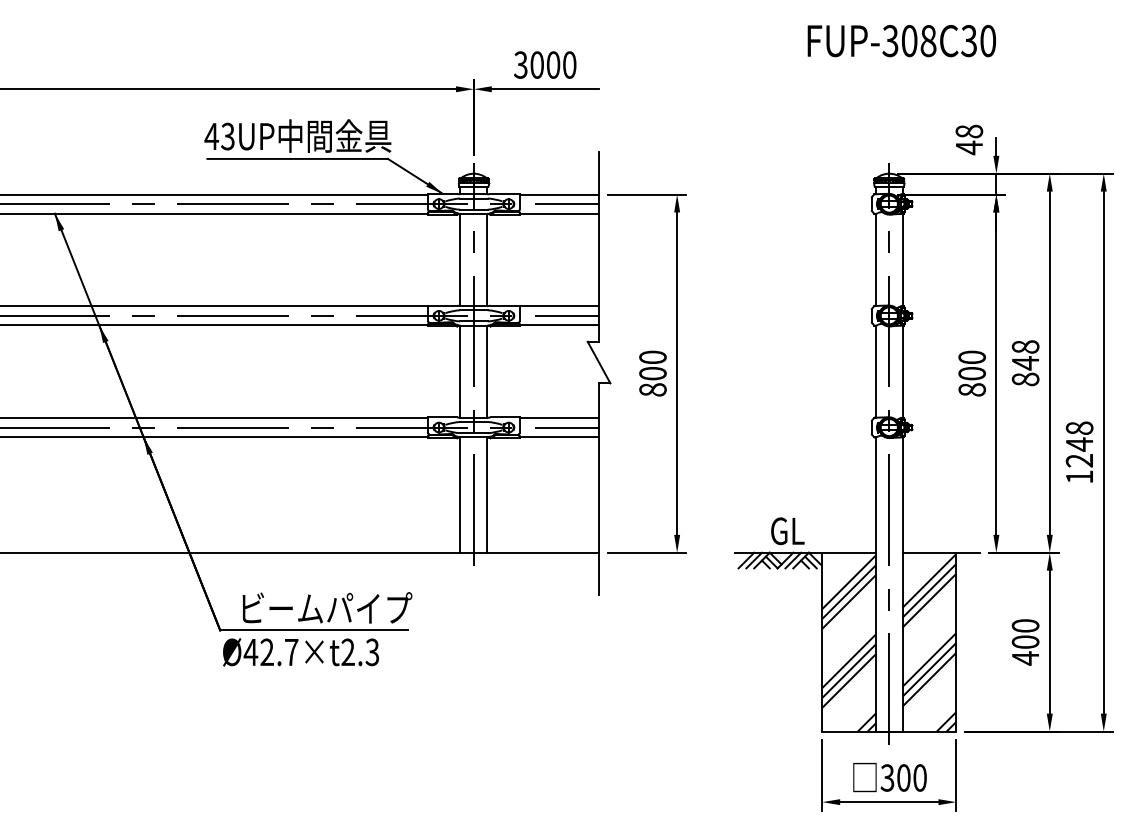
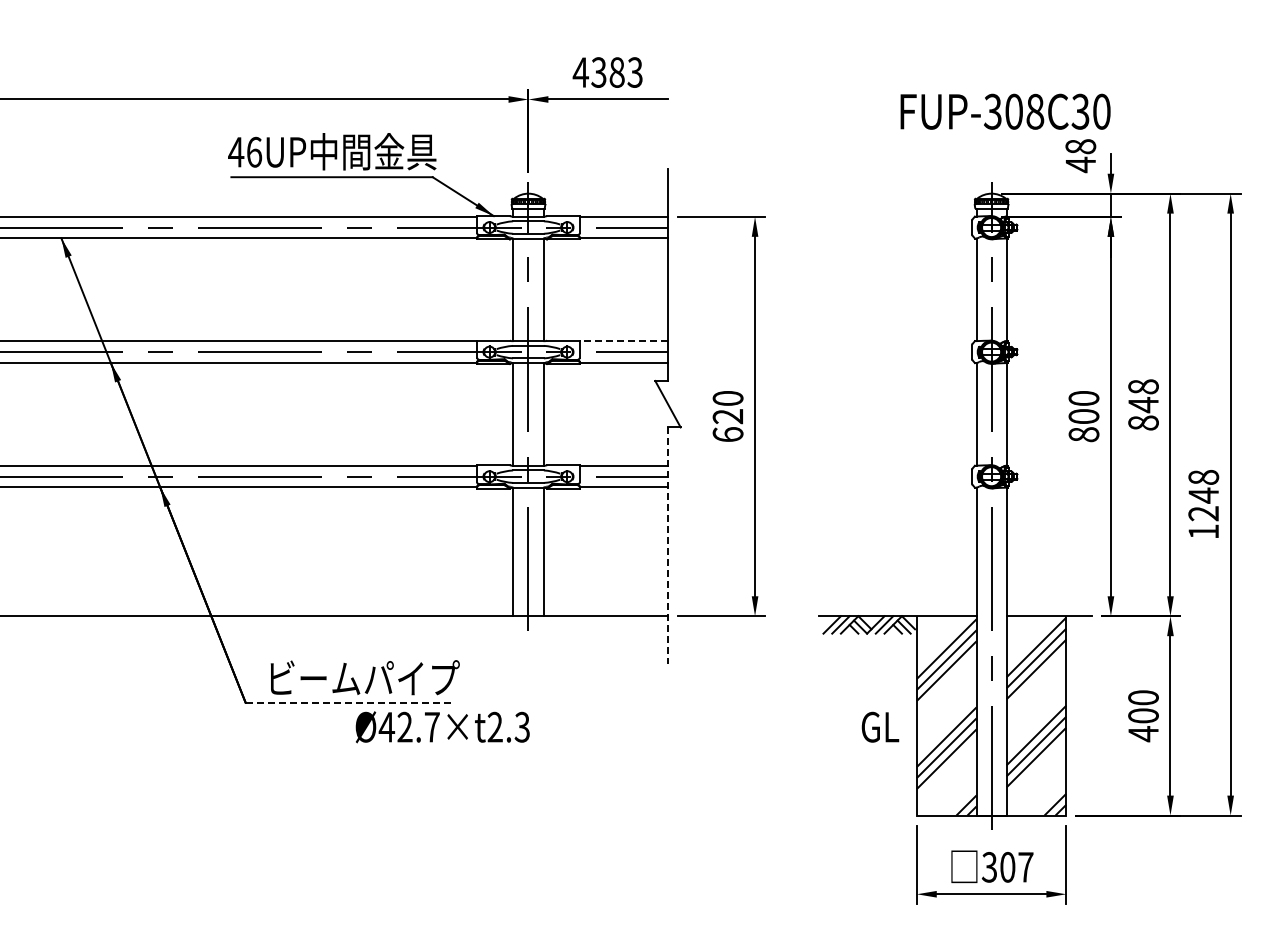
text: (901, 40) -> (1005, 111), moved
text: (544, 65) -> (607, 72), 3000 -> 4383
text: (228, 135) -> (254, 151), 43UP -> 46UP
line: (559, 306) -> (623, 341), solid -> dashed
text: (652, 381) -> (727, 425), 800 -> 620
line: (599, 490) -> (668, 546), solid -> dashed
text: (787, 530) -> (880, 726), moved
line: (314, 630) -> (350, 702), solid -> dashed
text: (300, 652) -> (442, 727), moved
text: (919, 778) -> (1025, 867), 300 -> 307

